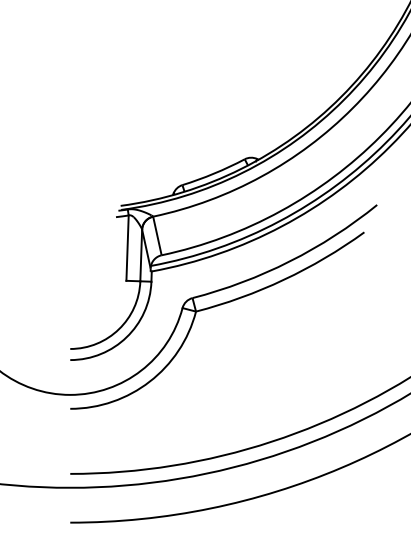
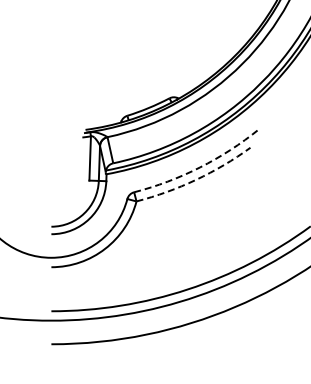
arc: (290, 261) -> (200, 167), solid -> dashed
arc: (284, 279) -> (196, 179), solid -> dashed

